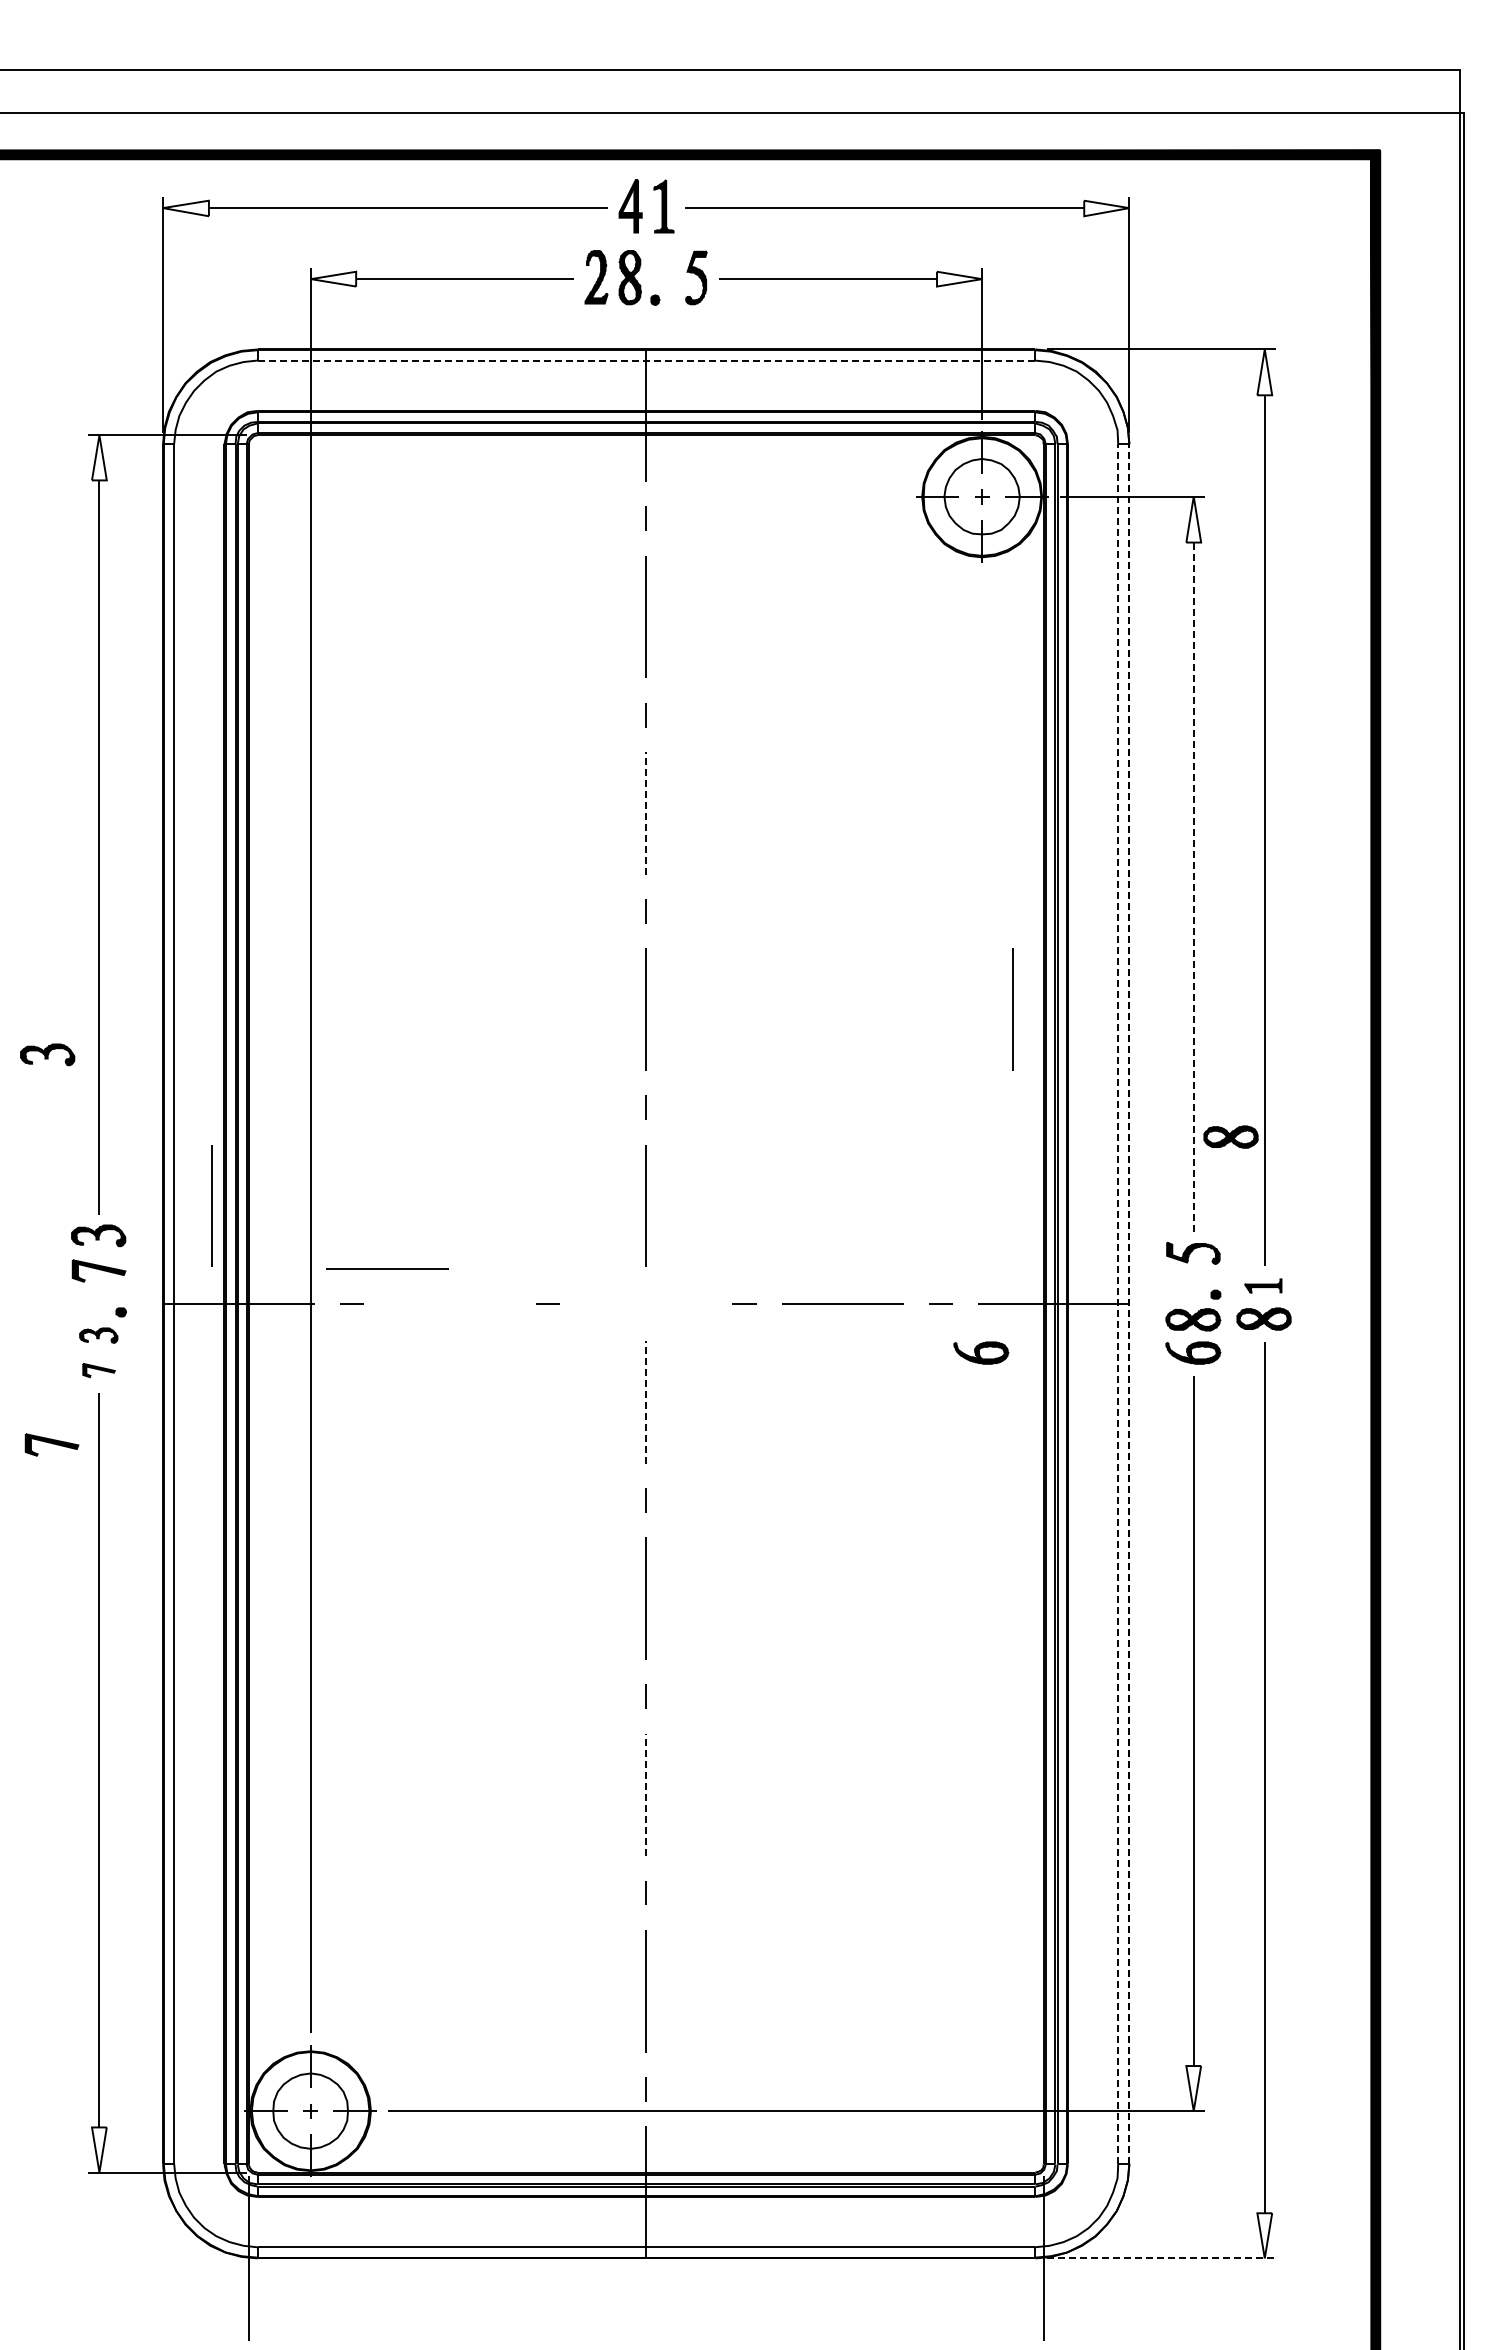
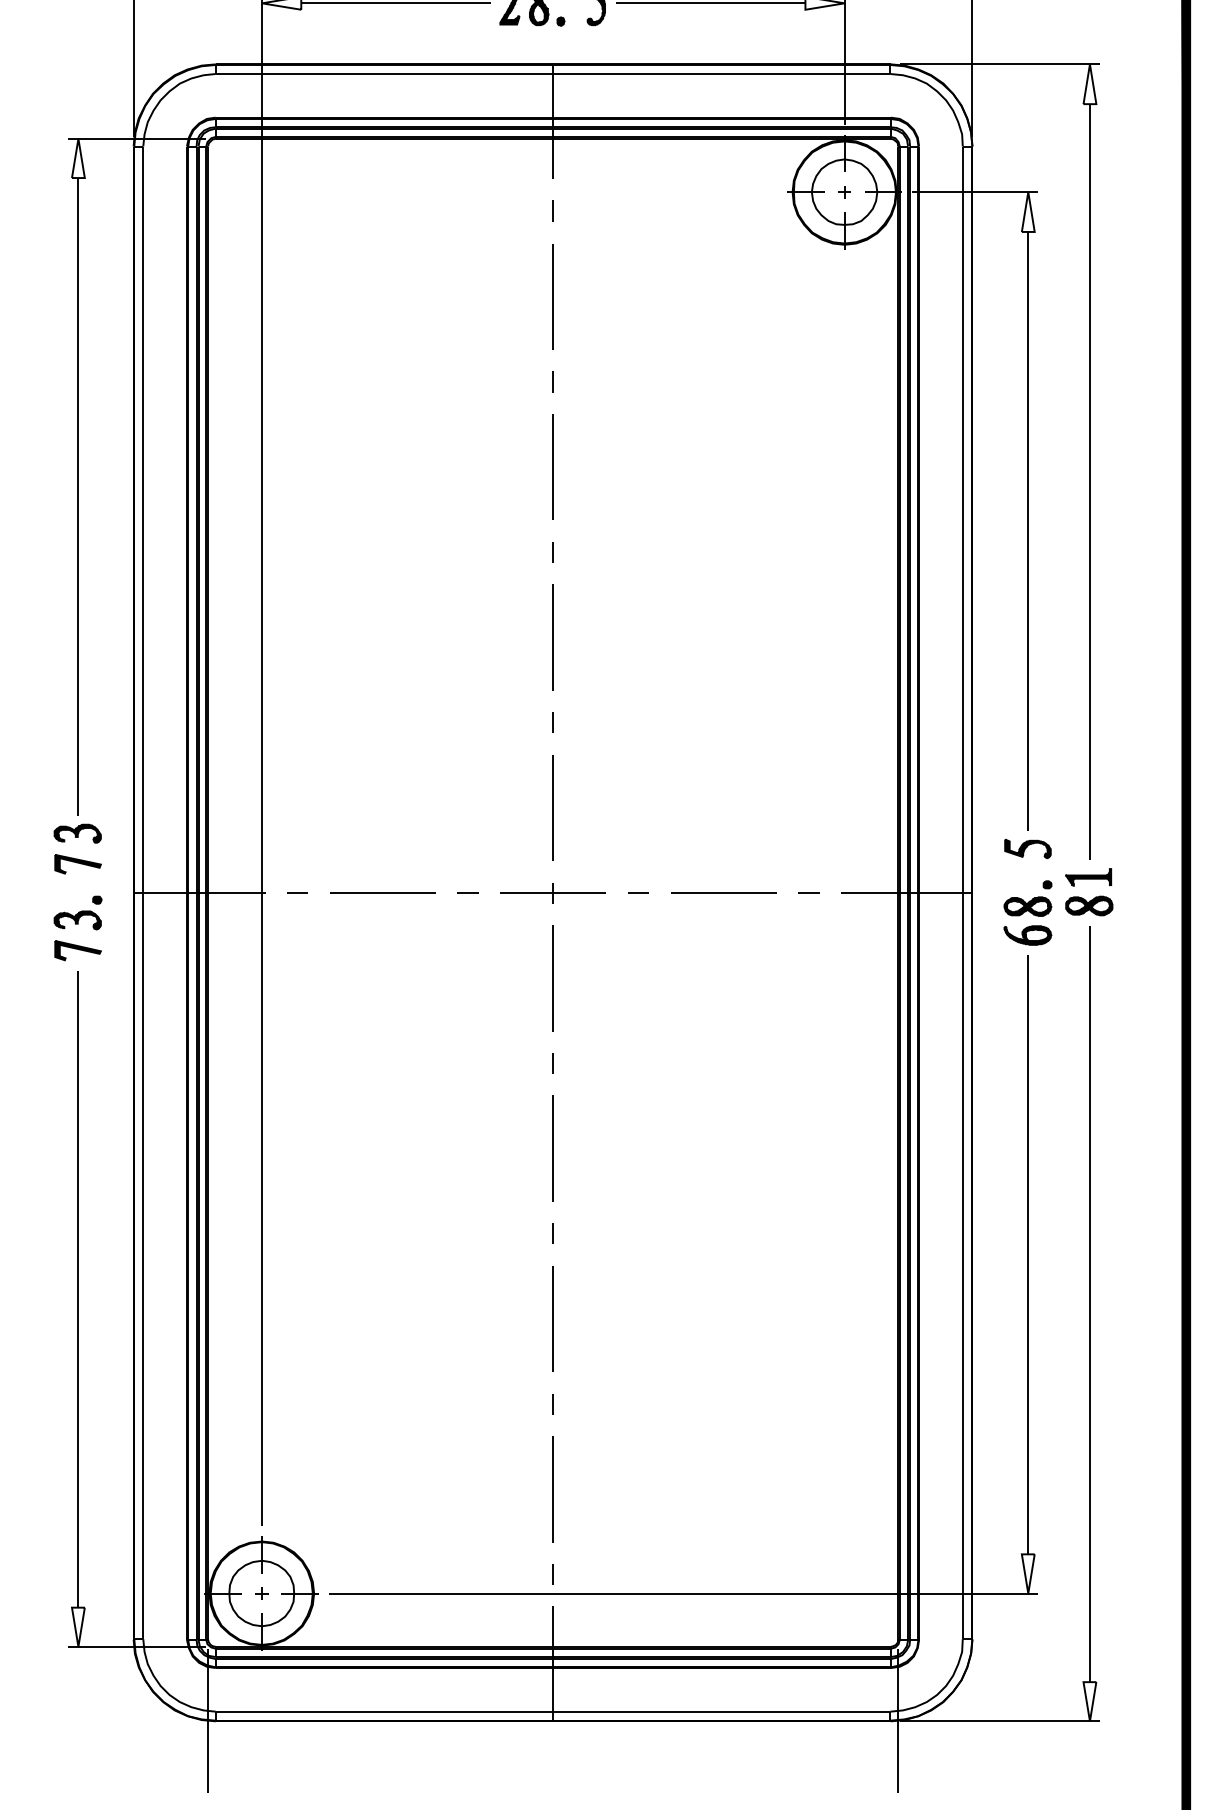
line: (645, 360) -> (552, 73), dashed -> solid
line: (1129, 444) -> (972, 146), dashed -> solid
line: (646, 812) -> (553, 466), dashed -> solid
line: (1193, 887) -> (1028, 531), dashed -> solid
line: (1012, 1009) -> (870, 637), removed
part: (47, 1054) -> (33, 676), removed
part: (1230, 1136) -> (1060, 747), removed
line: (211, 1205) -> (175, 807), removed
line: (387, 1268) -> (383, 892), moved
part: (1263, 1285) -> (1088, 876), size x1.43
line: (1118, 1303) -> (962, 892), dashed -> solid
part: (646, 1304) -> (553, 893), added
part: (98, 1335) -> (77, 920), size x1.43
part: (981, 1352) -> (844, 935), removed
part: (98, 1370) -> (77, 950), size x1.67
line: (646, 1401) -> (553, 977), dashed -> solid
part: (51, 1444) -> (36, 1014), removed
line: (646, 1794) -> (553, 1318), dashed -> solid
line: (1161, 2258) -> (1000, 1721), dashed -> solid

